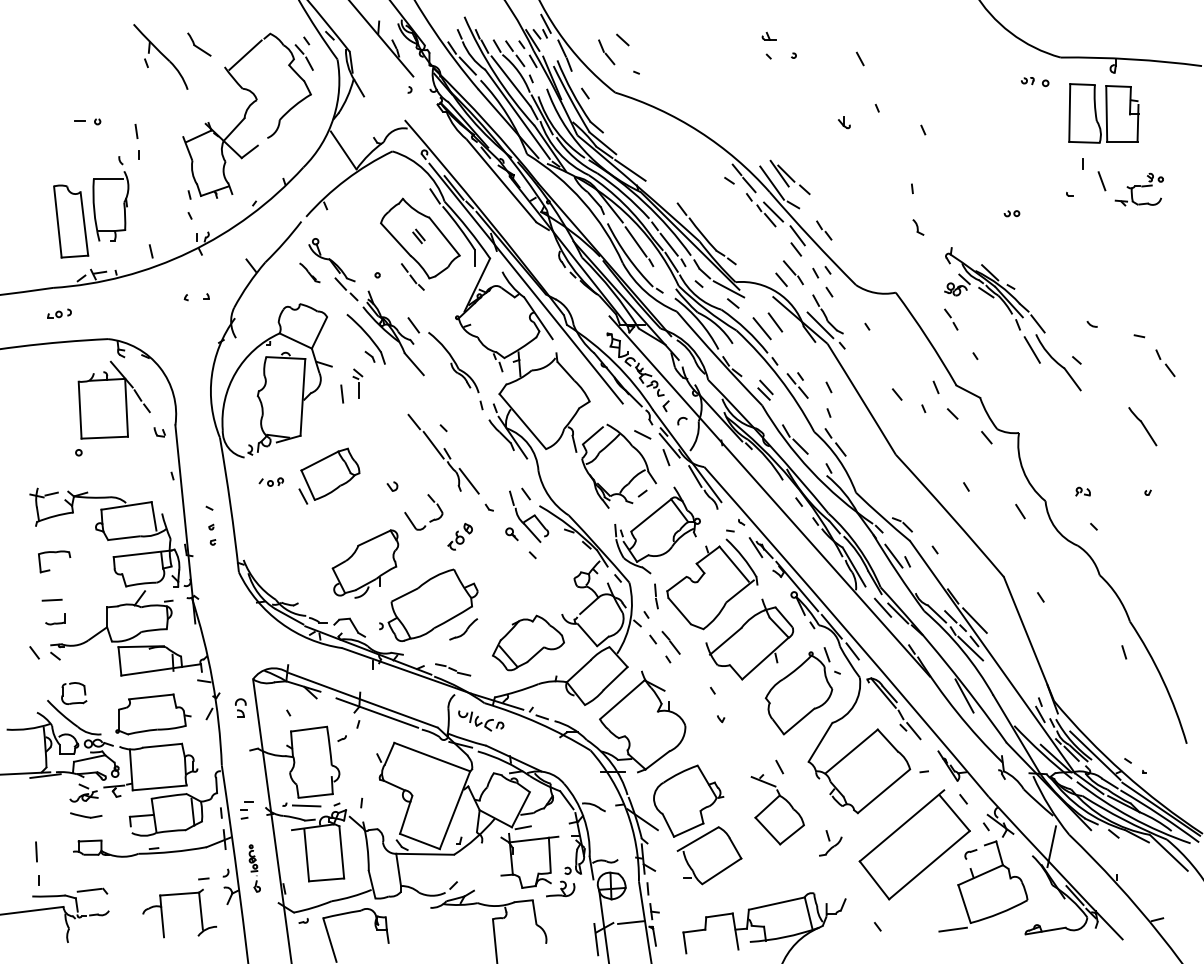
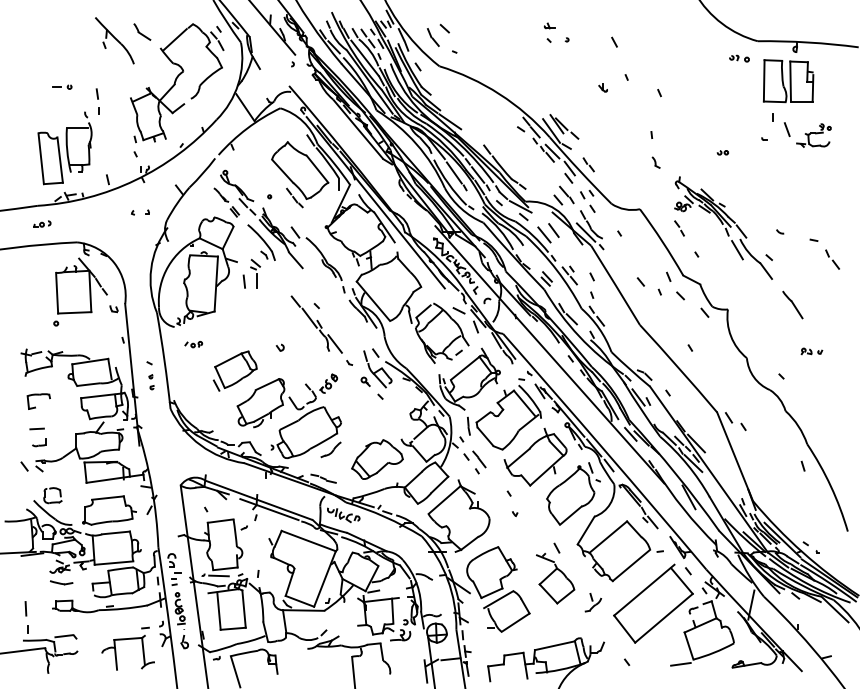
part: (418, 236) -> (234, 211), moved
part: (357, 383) -> (255, 274), size x1.43
part: (1142, 426) -> (792, 304), moved
part: (329, 475) -> (235, 370), moved
part: (1082, 491) -> (806, 351), moved
line: (1020, 511) -> (729, 417), moved
part: (430, 520) -> (307, 402), moved
part: (240, 707) -> (171, 559), moved
part: (254, 868) -> (181, 620), size x1.67

